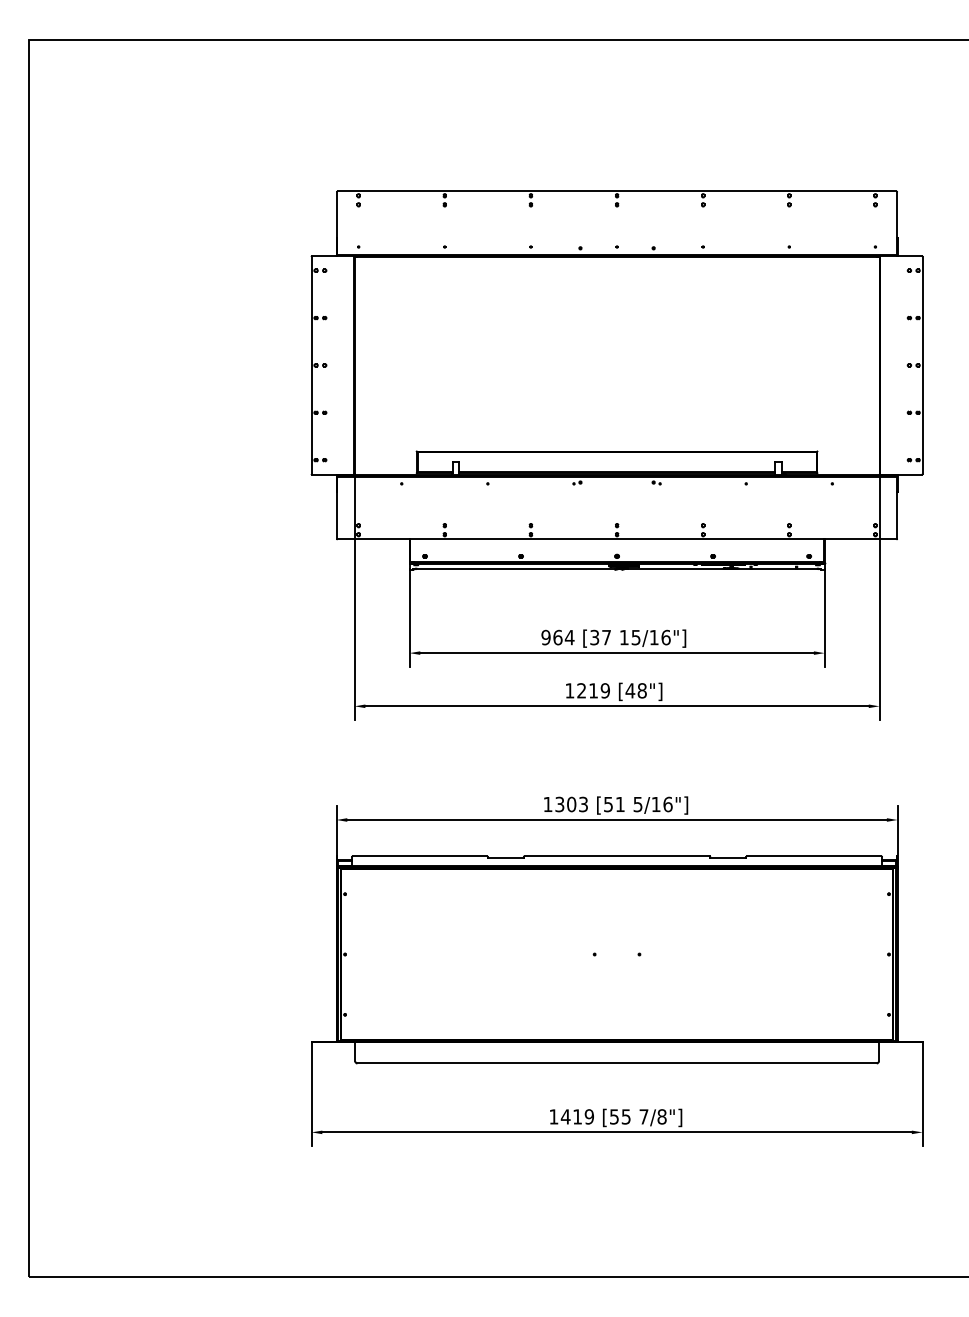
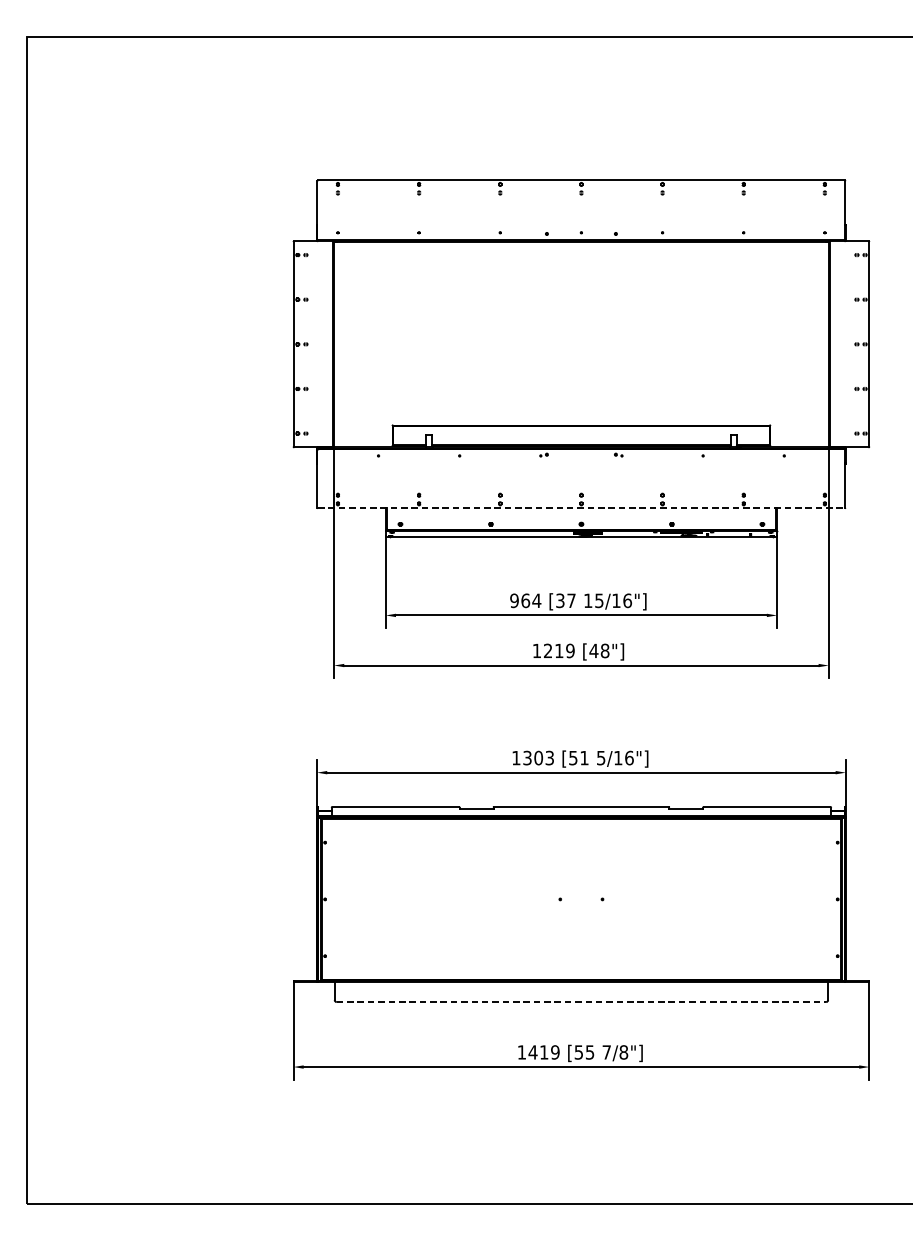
line: (617, 539) -> (581, 508), solid -> dashed
line: (617, 1063) -> (581, 1002), solid -> dashed

